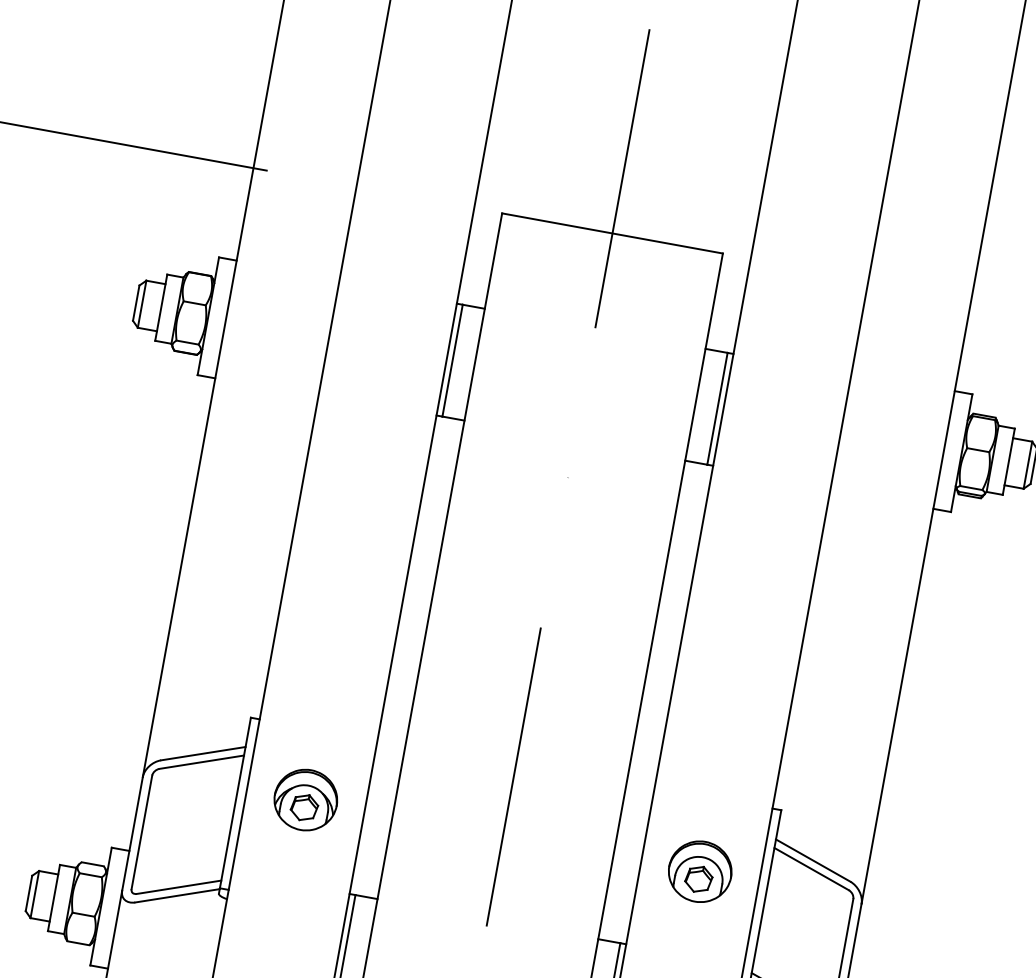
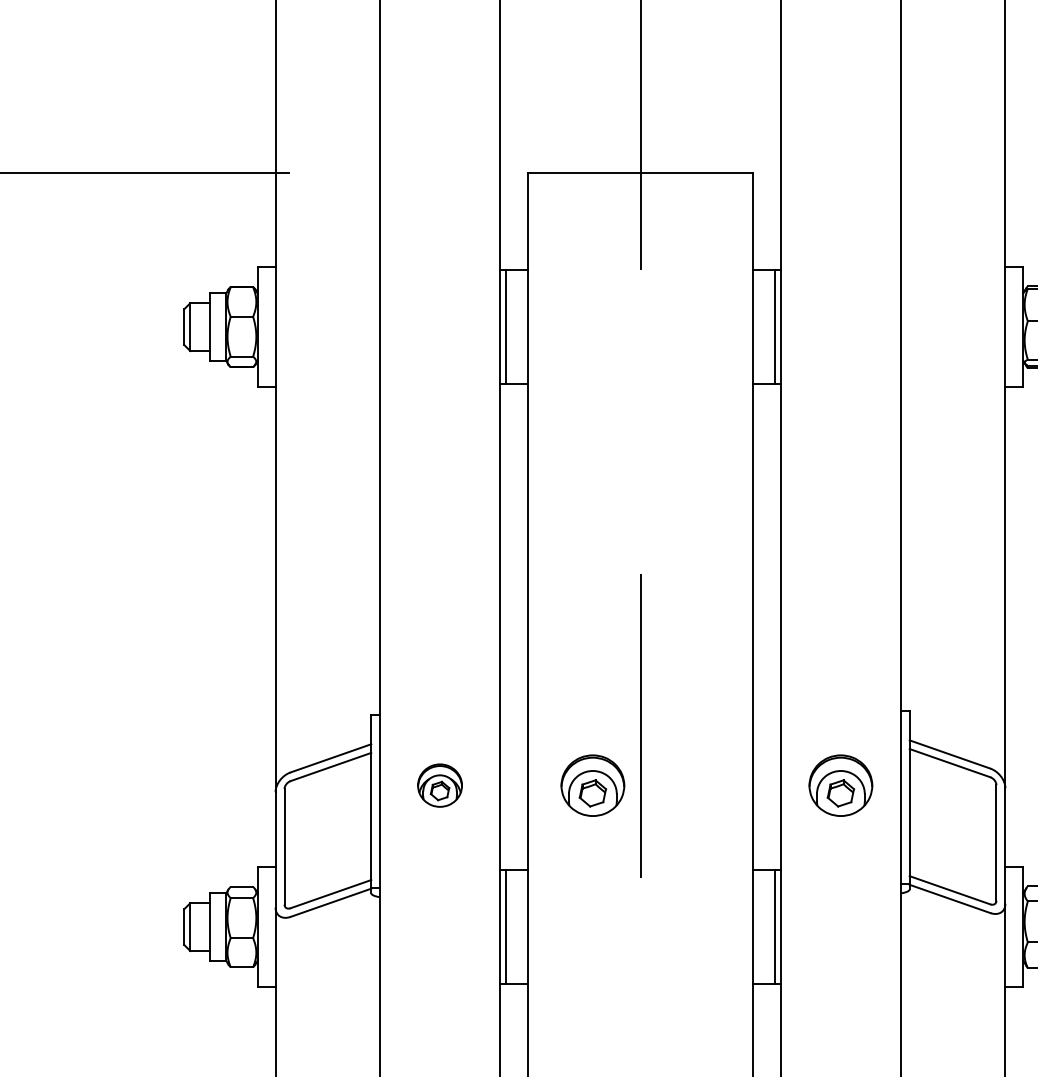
part: (305, 799) -> (439, 785), size x0.7
part: (455, 827) -> (592, 785), added

